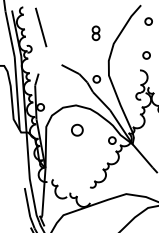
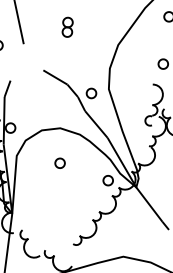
part: (95, 33) -> (66, 27), moved
part: (77, 130) -> (60, 163), size x0.62

